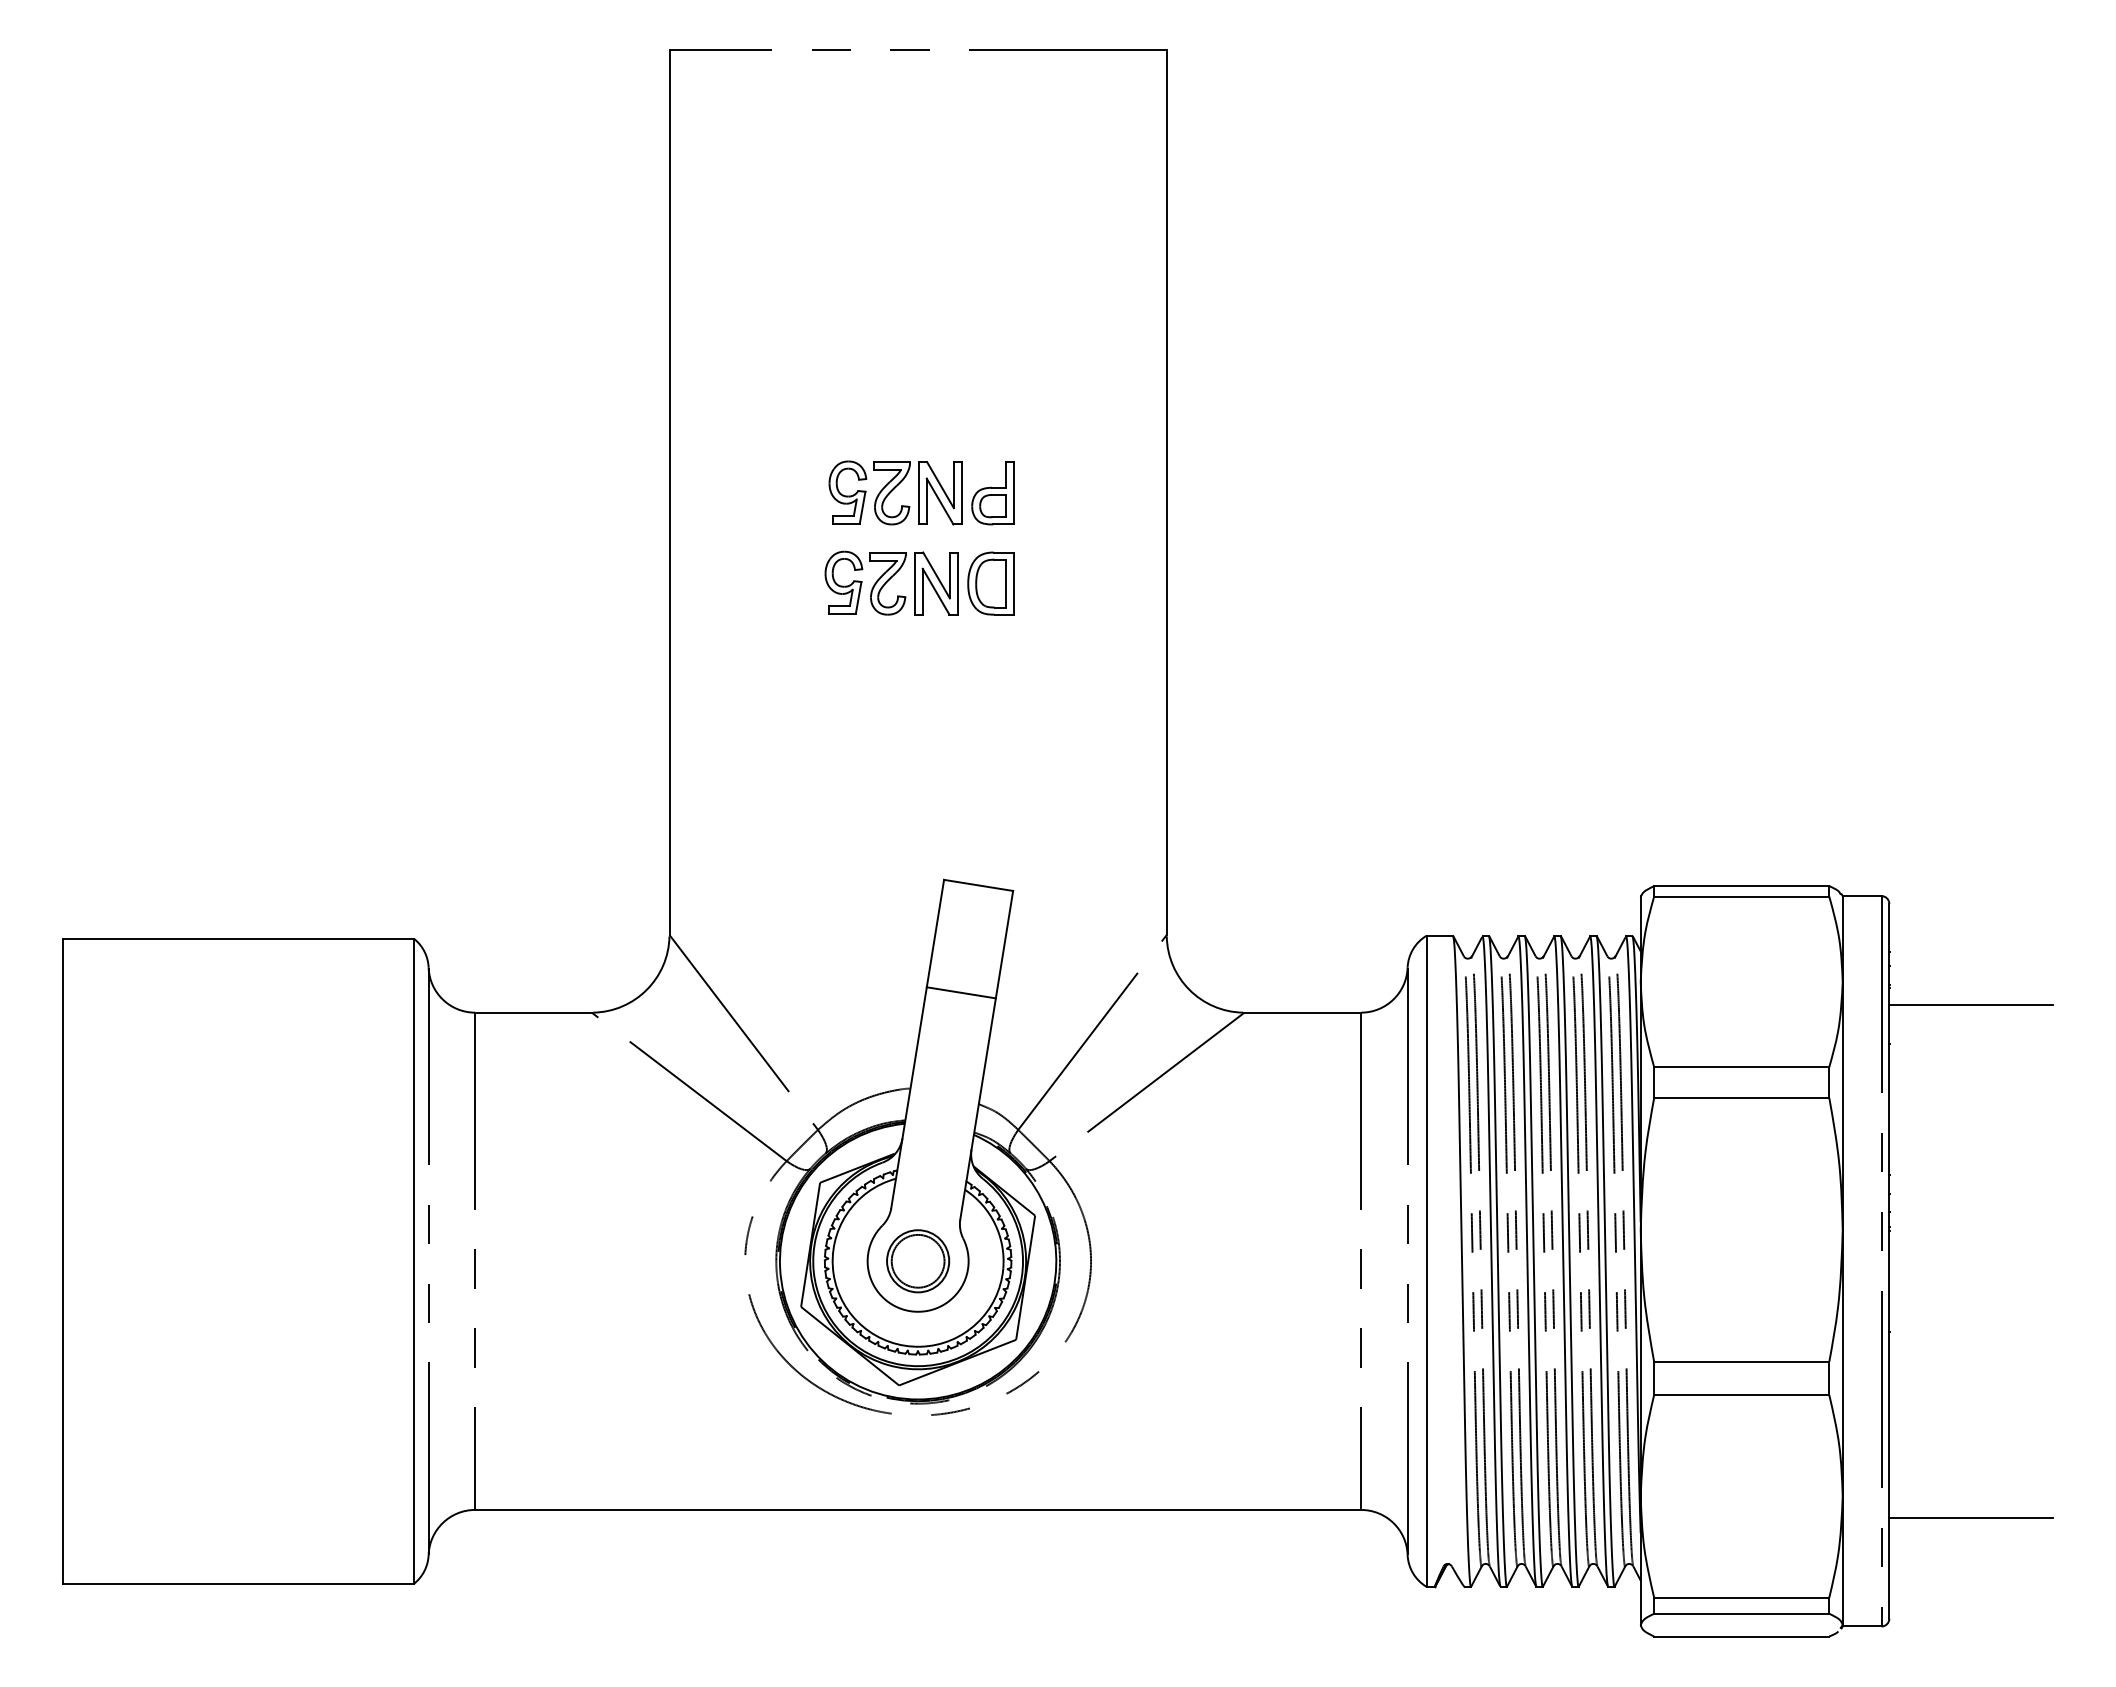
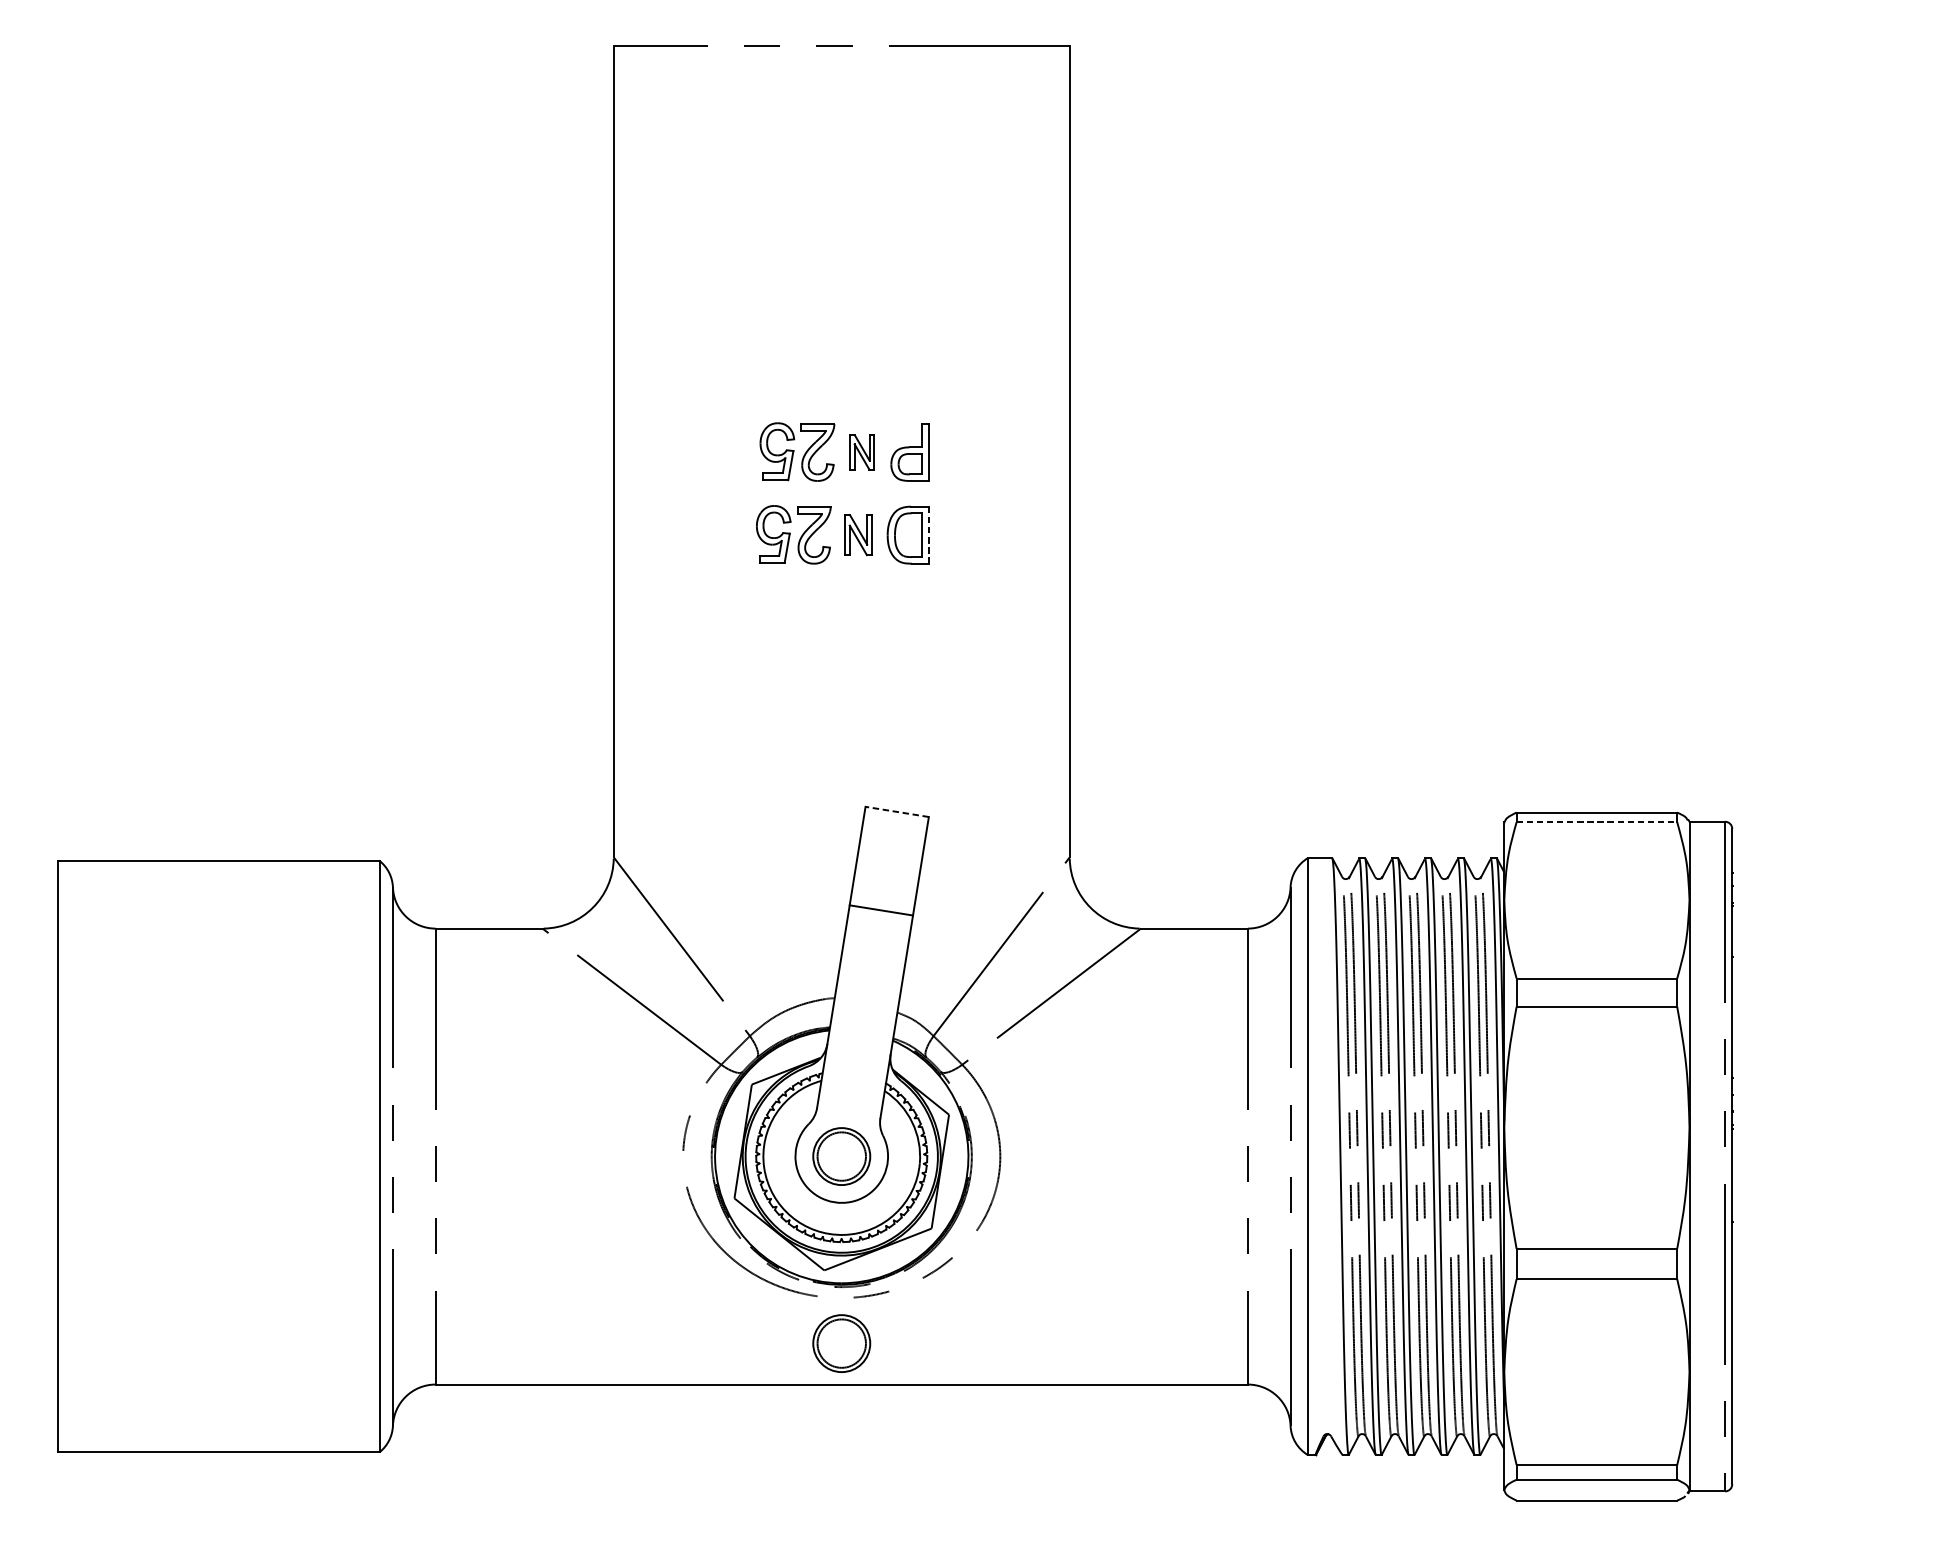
part: (940, 493) -> (862, 452), size x0.6
part: (936, 583) -> (858, 535), size x0.7
line: (1013, 583) -> (929, 535), solid -> dashed
line: (978, 885) -> (897, 812), solid -> dashed
line: (1741, 896) -> (1596, 822), solid -> dashed
line: (1970, 1004) -> (1806, 921), removed
part: (918, 1465) -> (842, 1343), added
line: (1970, 1517) -> (1806, 1391), removed

